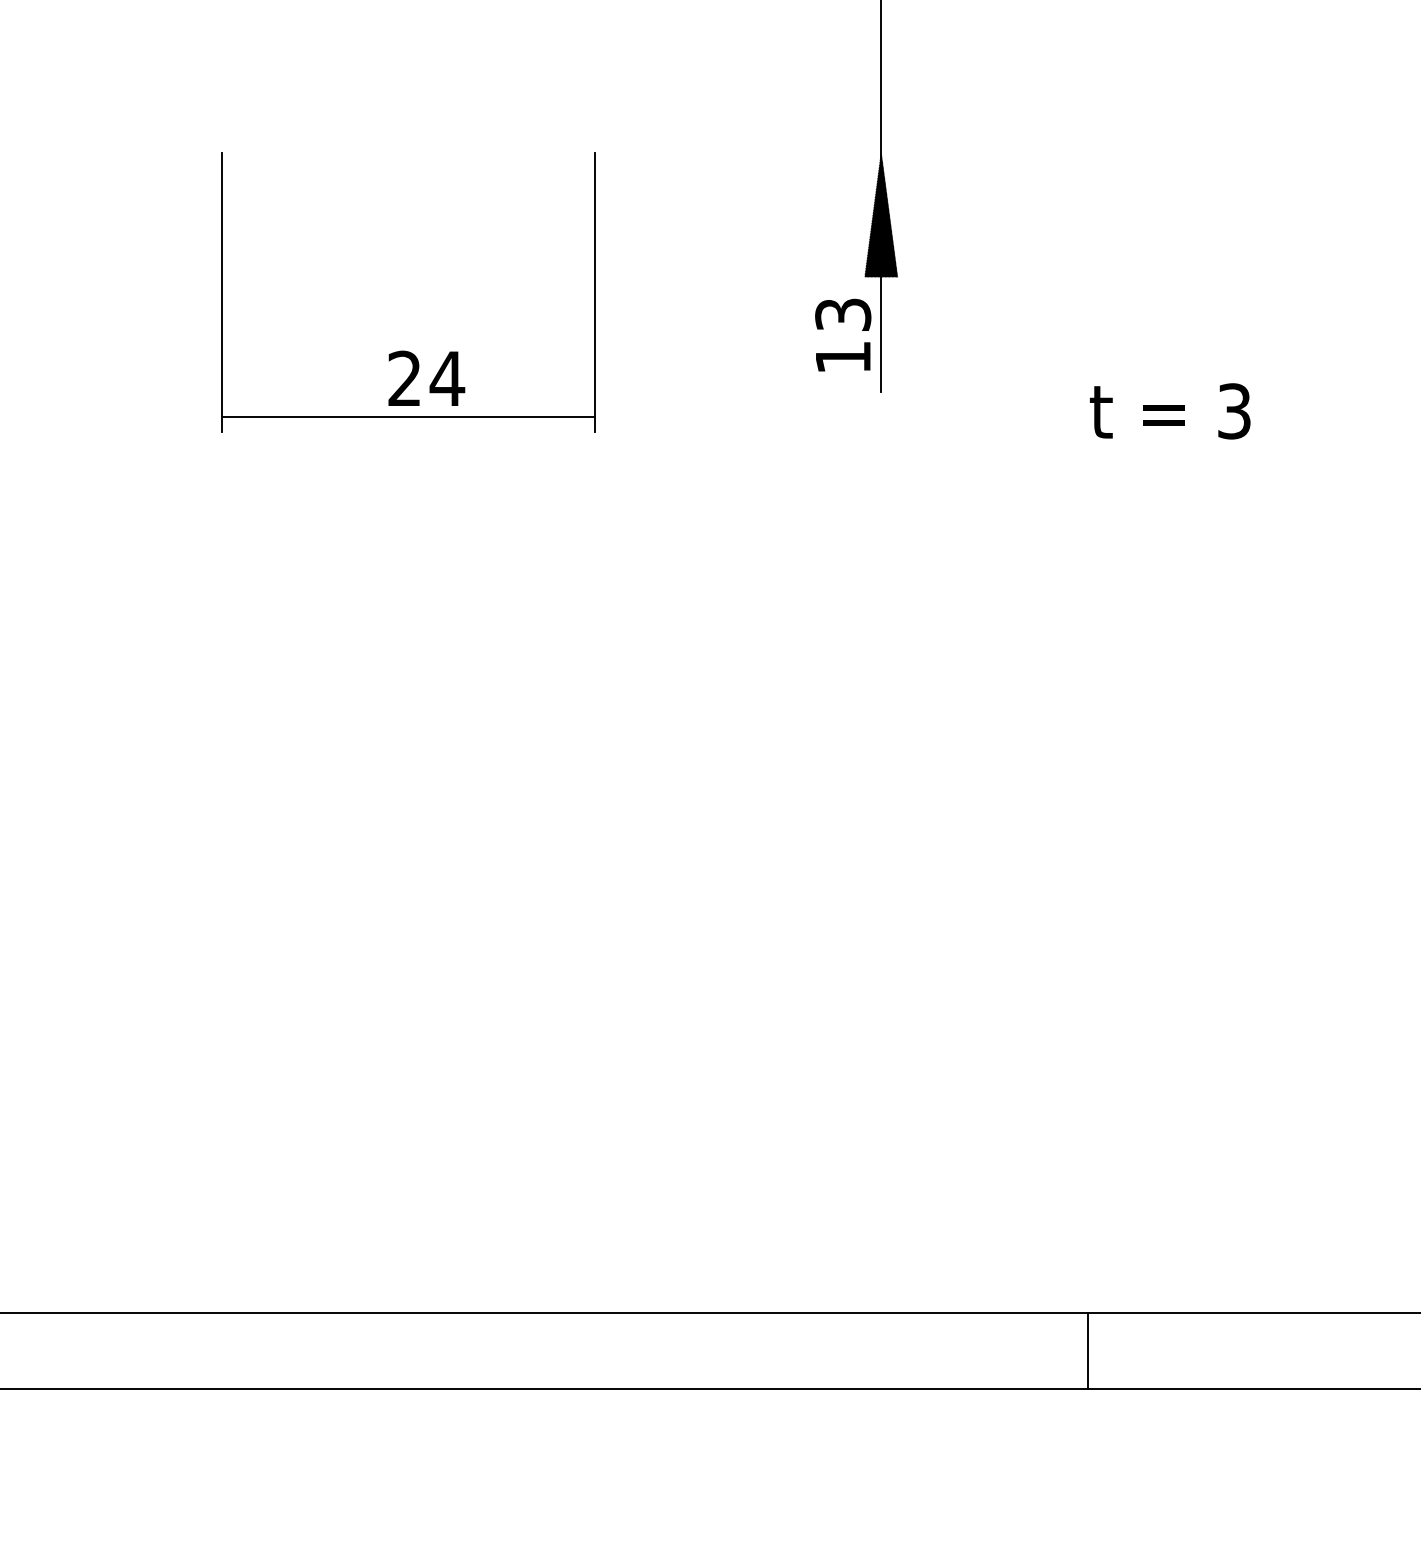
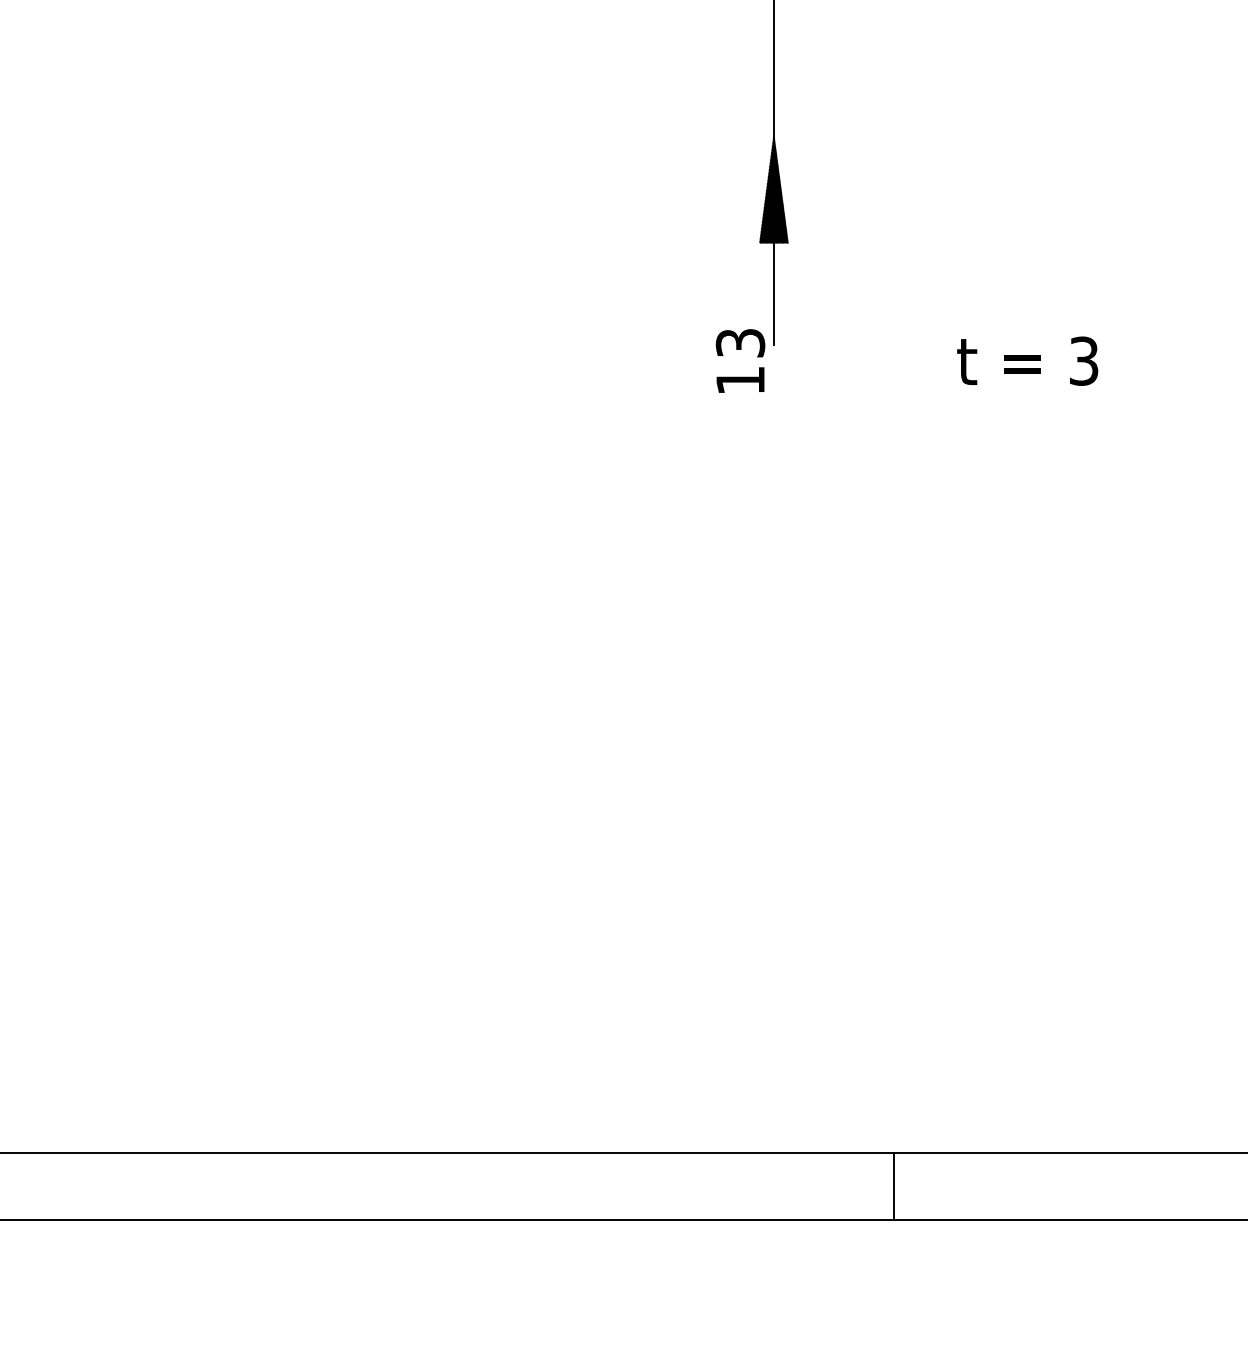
text: (843, 334) -> (740, 360), moved
part: (405, 350) -> (356, 307), removed
line: (1087, 1351) -> (893, 1186), moved

